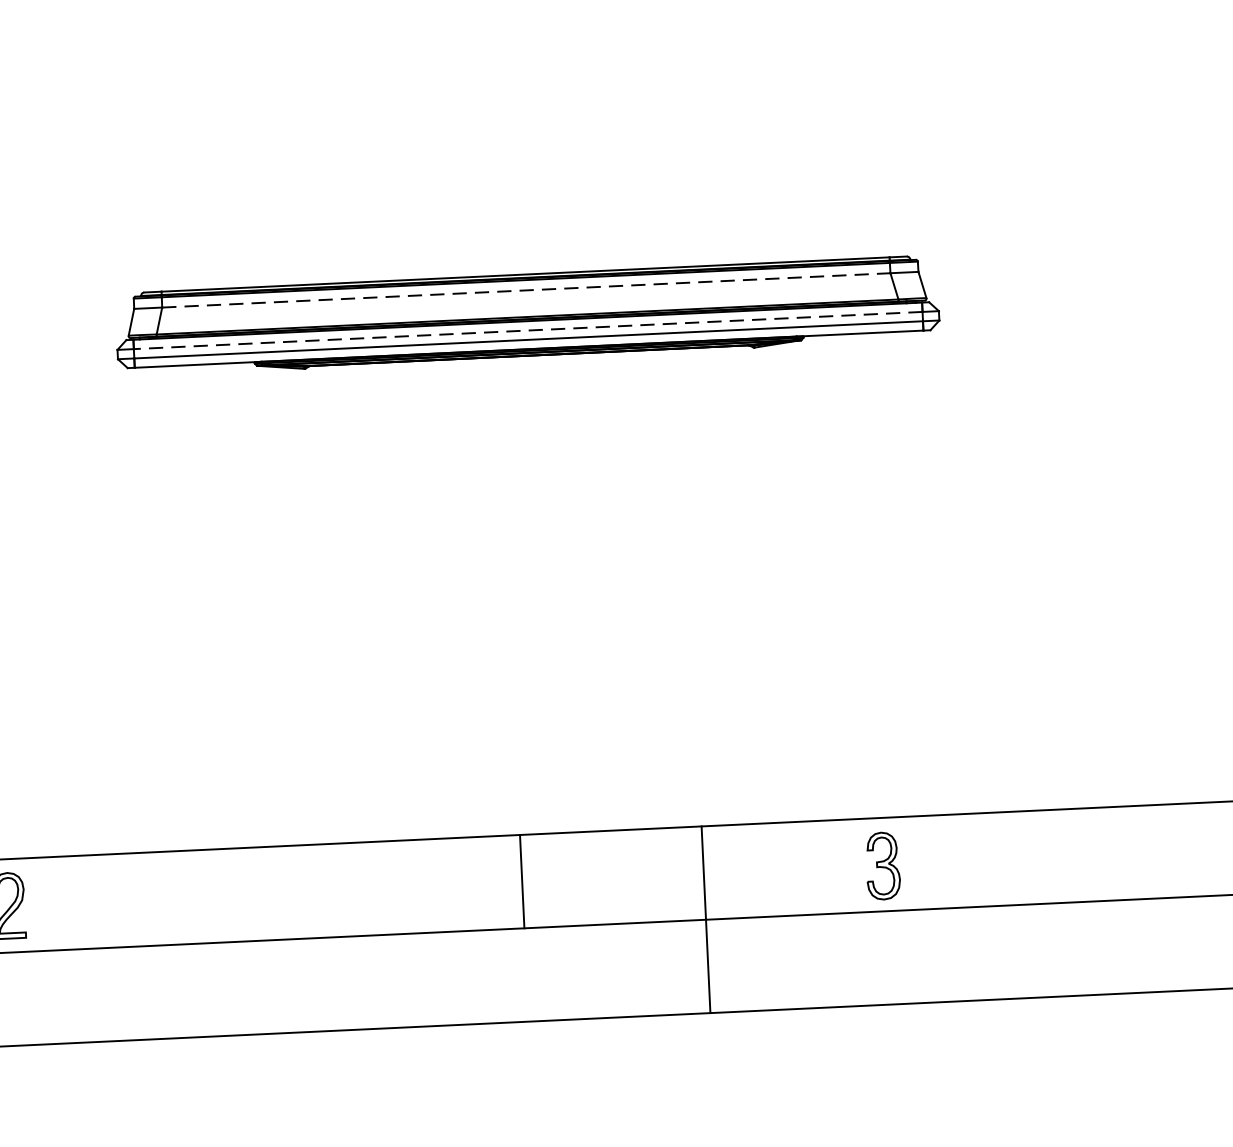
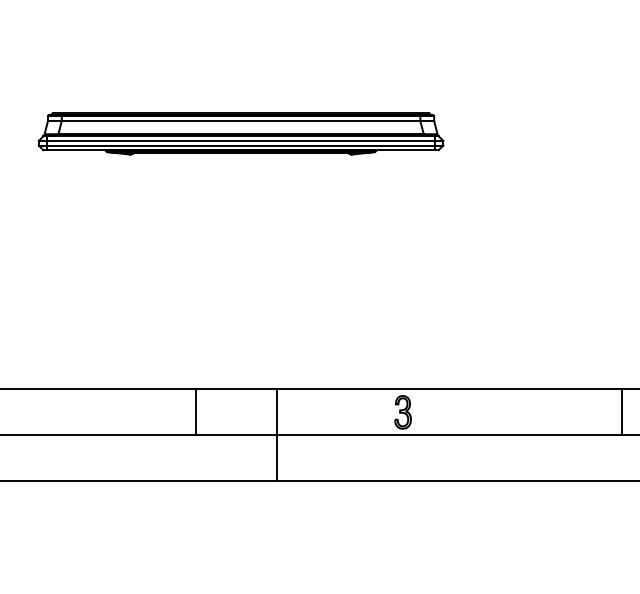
line: (527, 290) -> (241, 121), dashed -> solid
line: (526, 329) -> (240, 140), dashed -> solid
line: (522, 881) -> (196, 411), moved
line: (705, 919) -> (276, 434), moved

